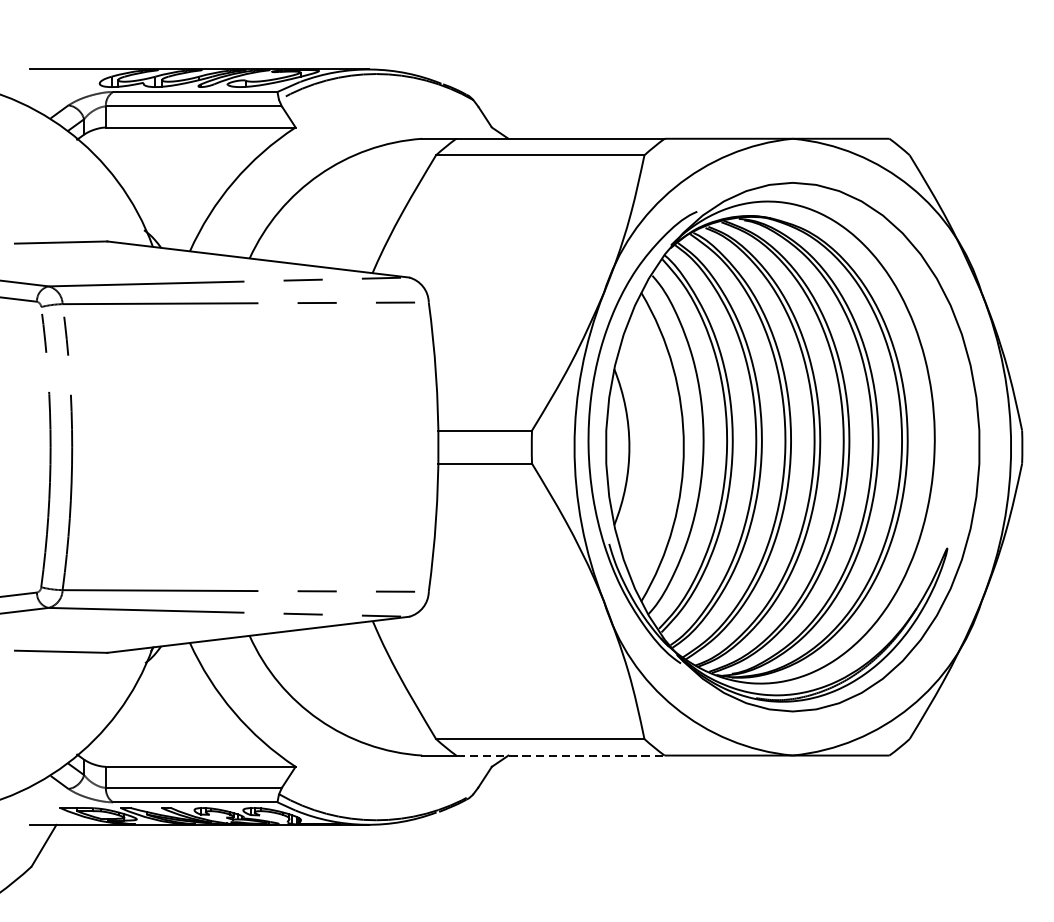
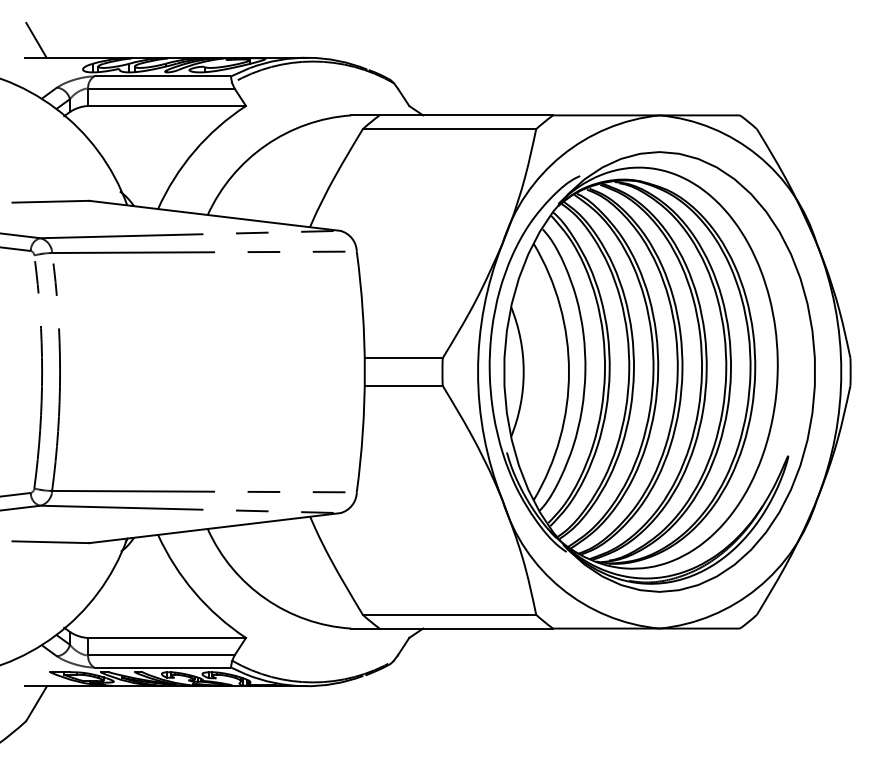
line: (43, 47) -> (36, 39), added
line: (560, 755) -> (466, 628), dashed -> solid

